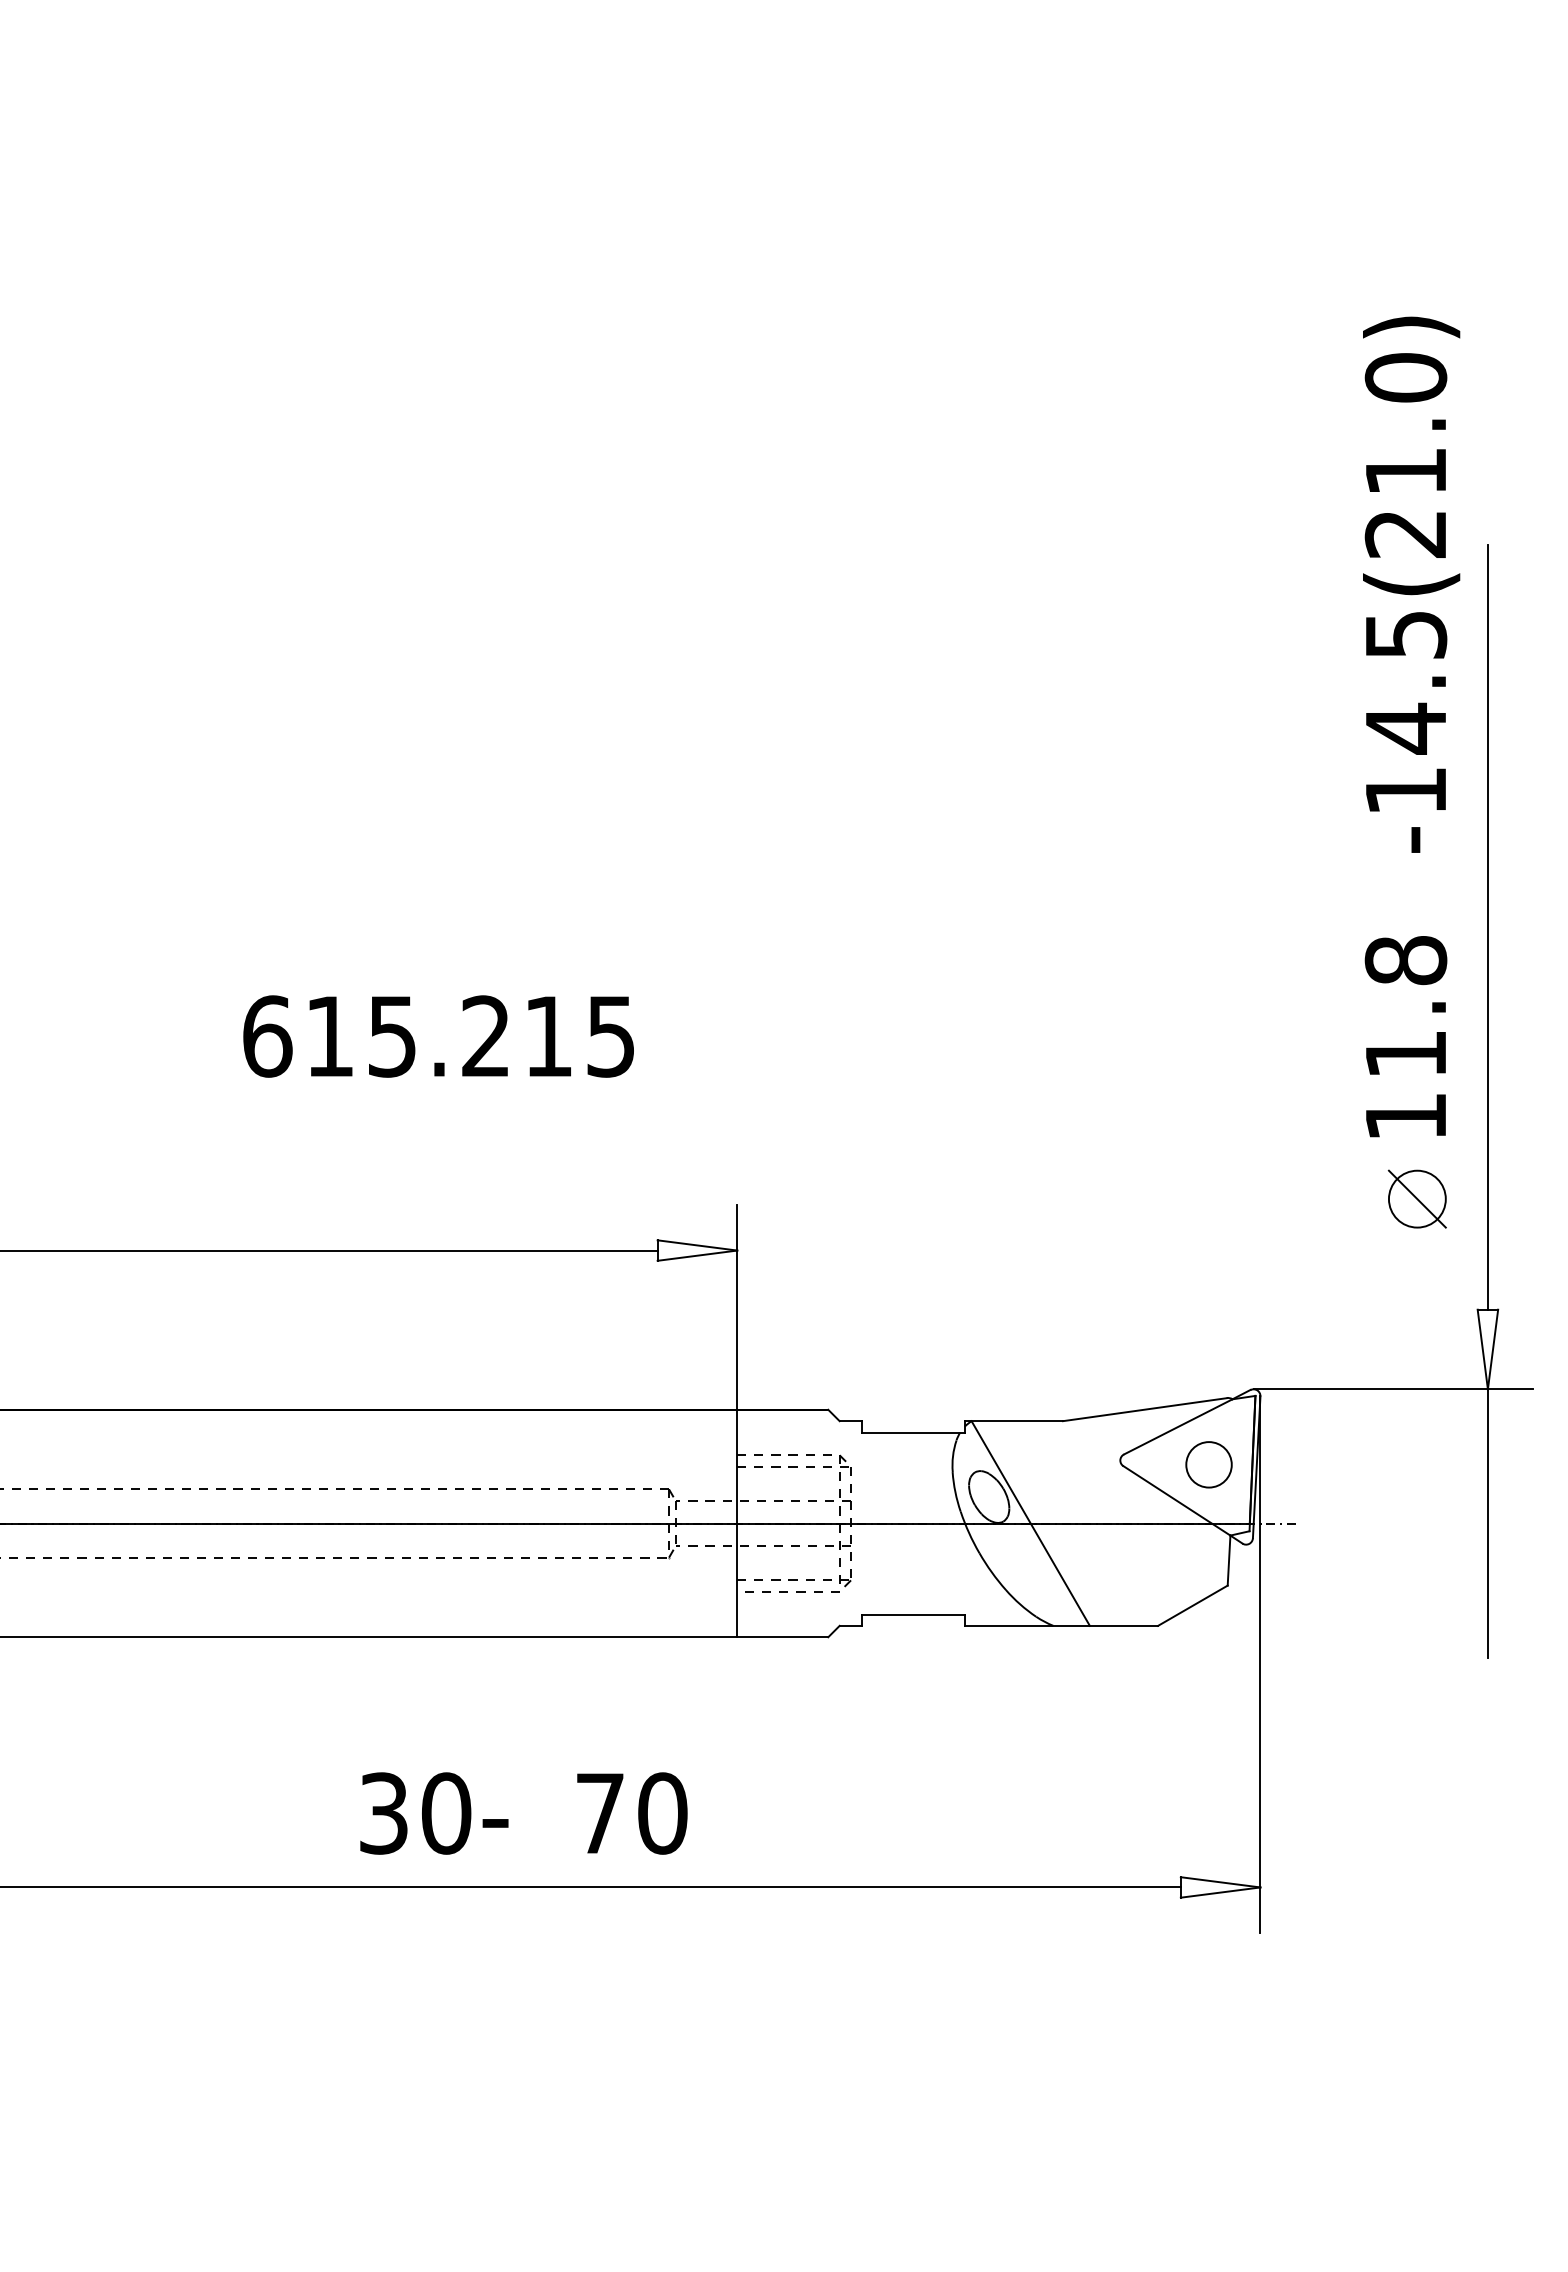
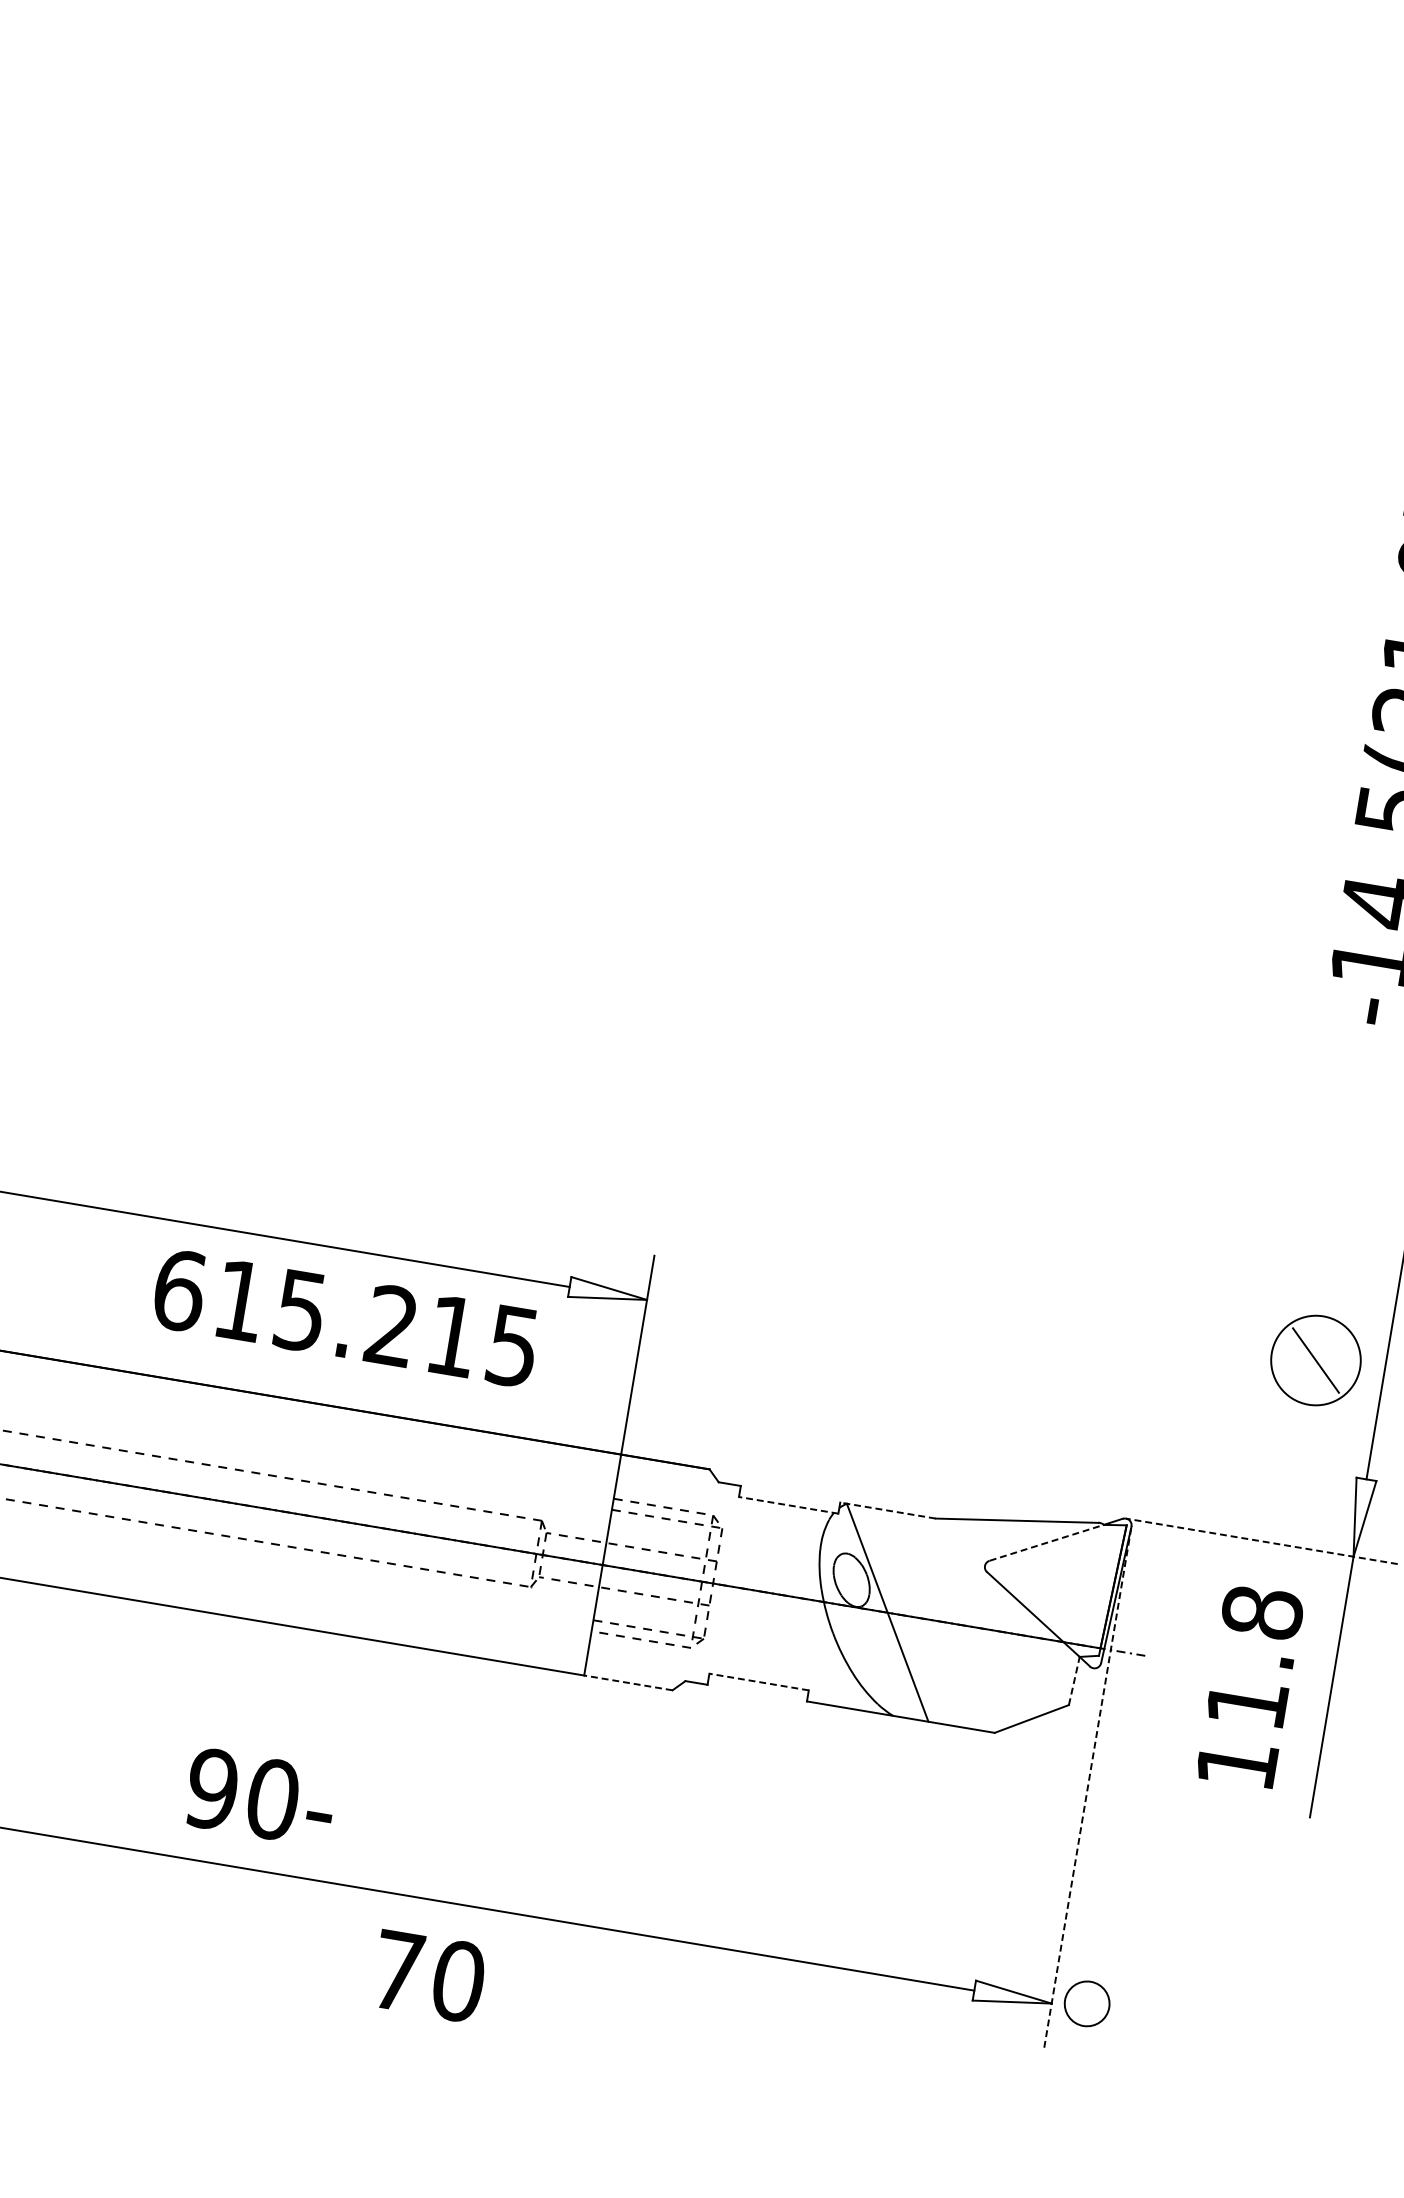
text: (438, 1036) -> (345, 1318), moved
text: (1405, 1036) -> (1249, 1686), moved
circle: (1416, 1198) -> (1315, 1359), size x1.6
line: (1393, 1389) -> (1261, 1541), solid -> dashed
line: (1013, 1421) -> (887, 1510), solid -> dashed
line: (1178, 1426) -> (1046, 1542), solid -> dashed
line: (913, 1432) -> (788, 1505), solid -> dashed
circle: (1208, 1464) -> (1086, 2003), moved
line: (1229, 1560) -> (1074, 1680), solid -> dashed
line: (913, 1614) -> (759, 1682), solid -> dashed
line: (782, 1637) -> (628, 1683), solid -> dashed
line: (1260, 1664) -> (1087, 1787), solid -> dashed
text: (383, 1813) -> (211, 1789), 30- -> 90-
text: (632, 1813) -> (429, 1976), moved

